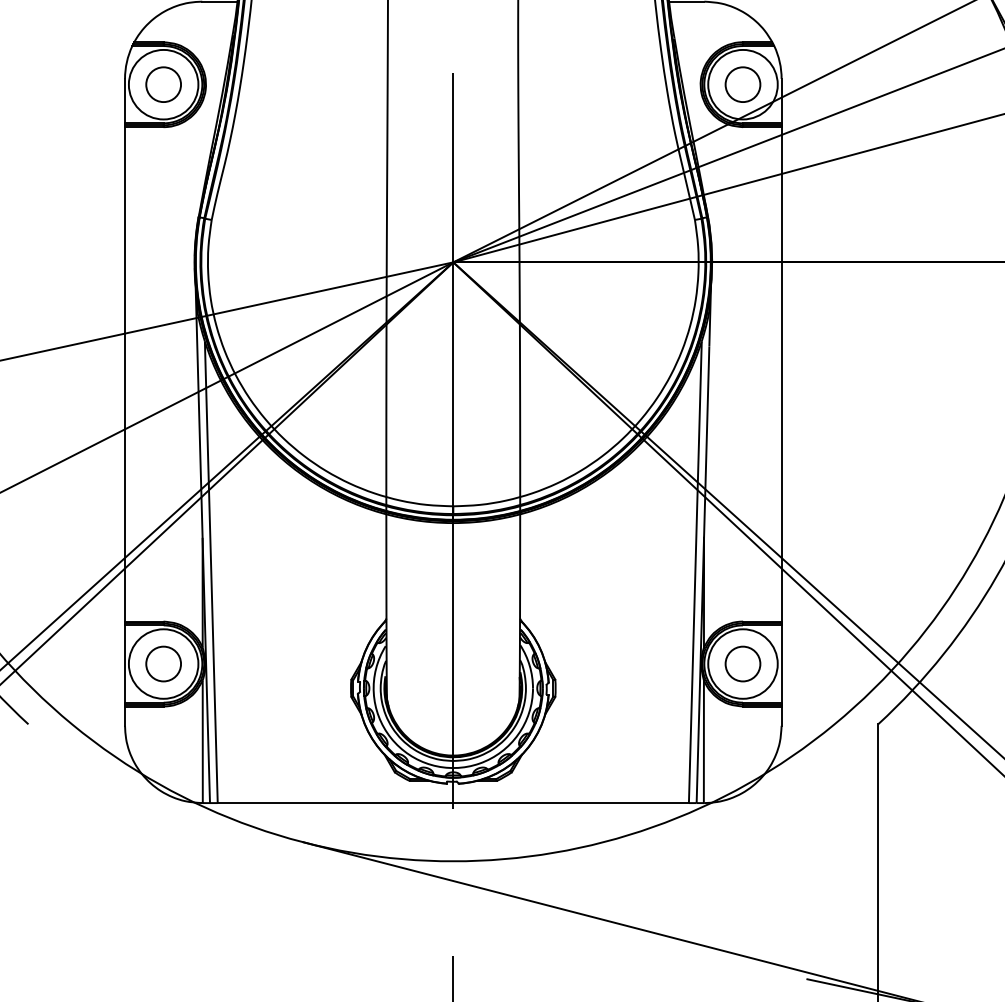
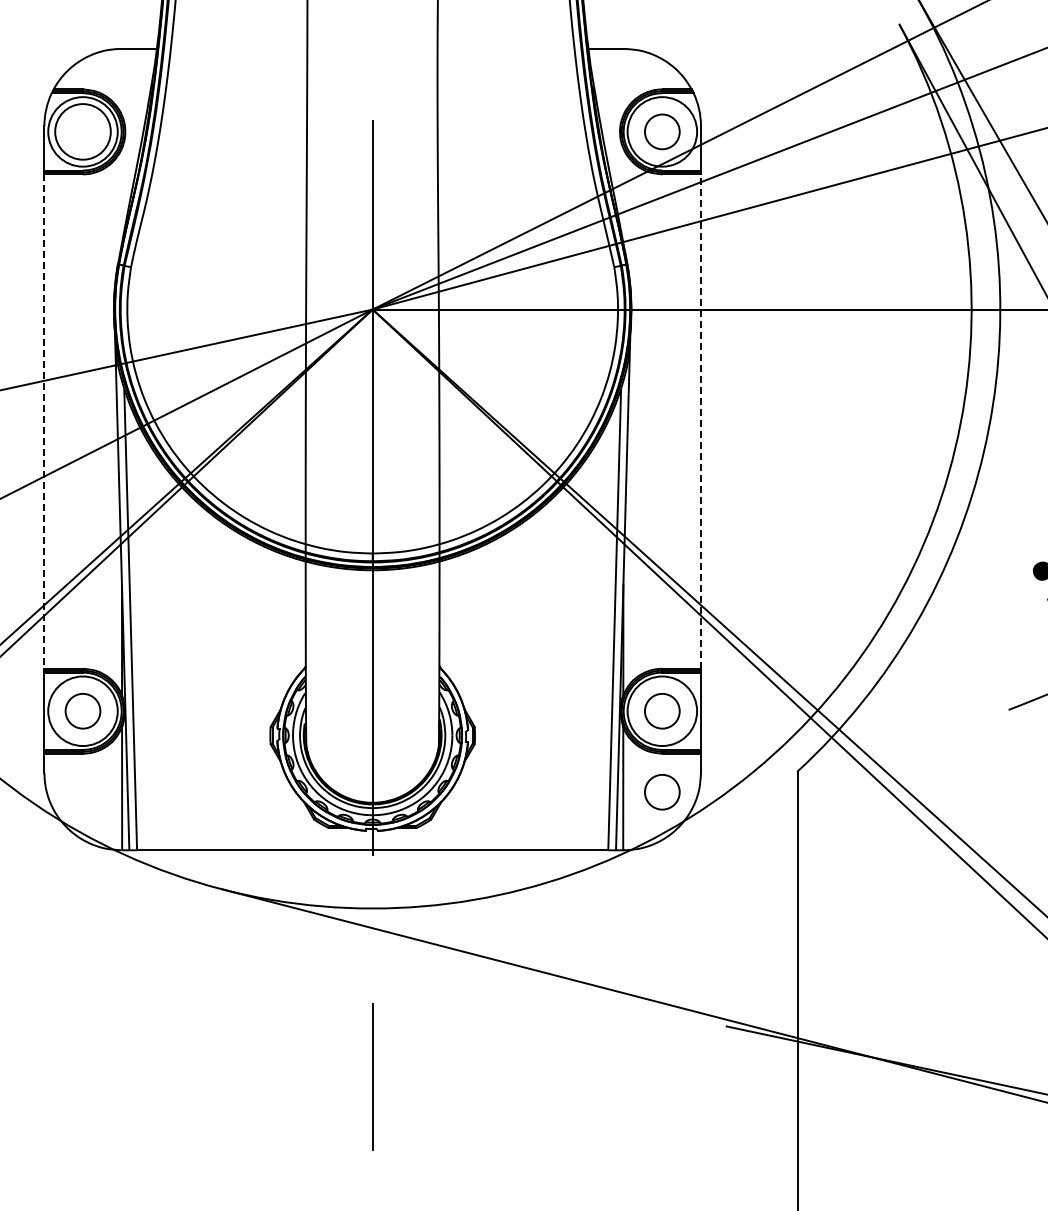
circle: (163, 84) -> (82, 131), size x1.6
line: (781, 374) -> (700, 421), solid -> dashed
line: (125, 375) -> (44, 422), solid -> dashed
circle: (743, 745) -> (662, 792), added

